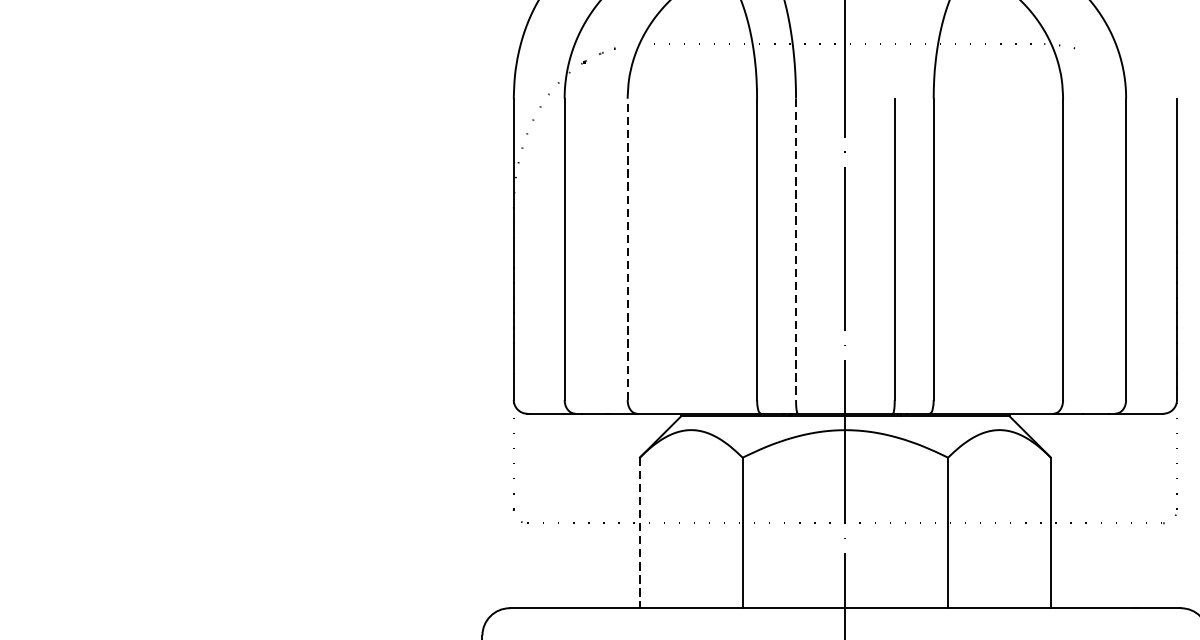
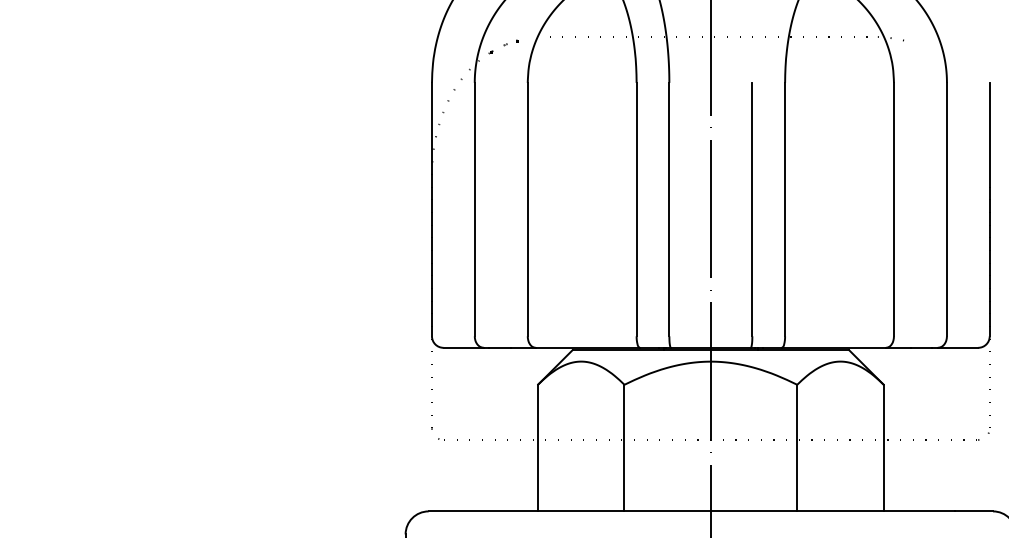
line: (627, 249) -> (527, 209), dashed -> solid
line: (796, 249) -> (669, 209), dashed -> solid
line: (640, 533) -> (538, 448), dashed -> solid

